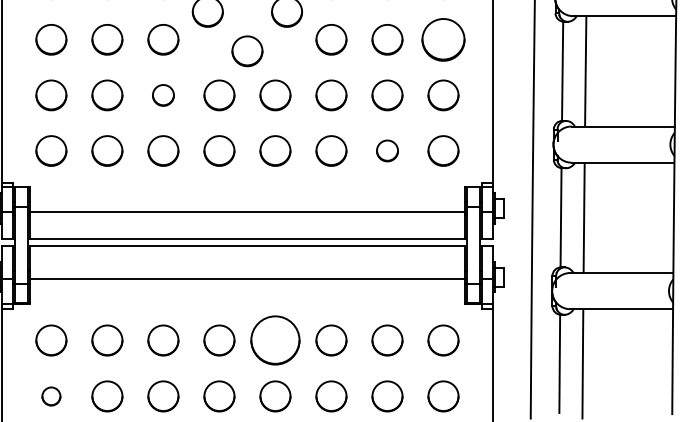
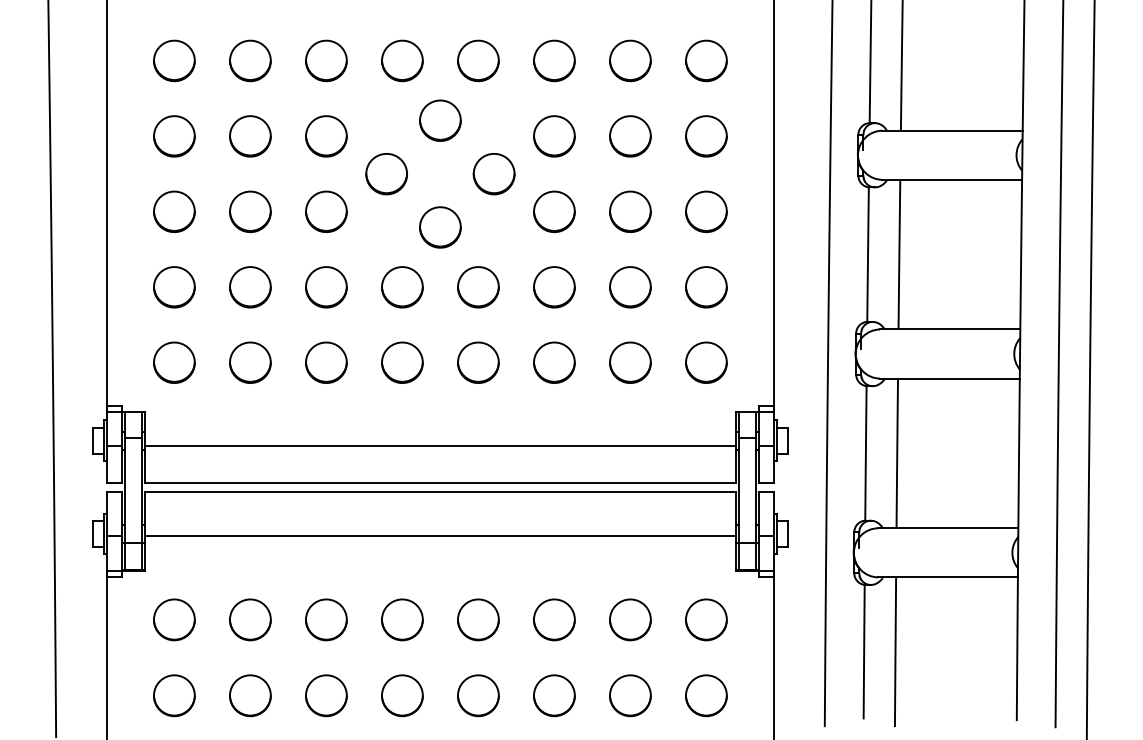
part: (443, 39) -> (706, 211), size x0.71
part: (163, 95) -> (326, 287), size x1.43
part: (387, 150) -> (630, 362), size x1.43
part: (275, 340) -> (478, 619), size x0.62
part: (51, 396) -> (174, 695), size x1.67

